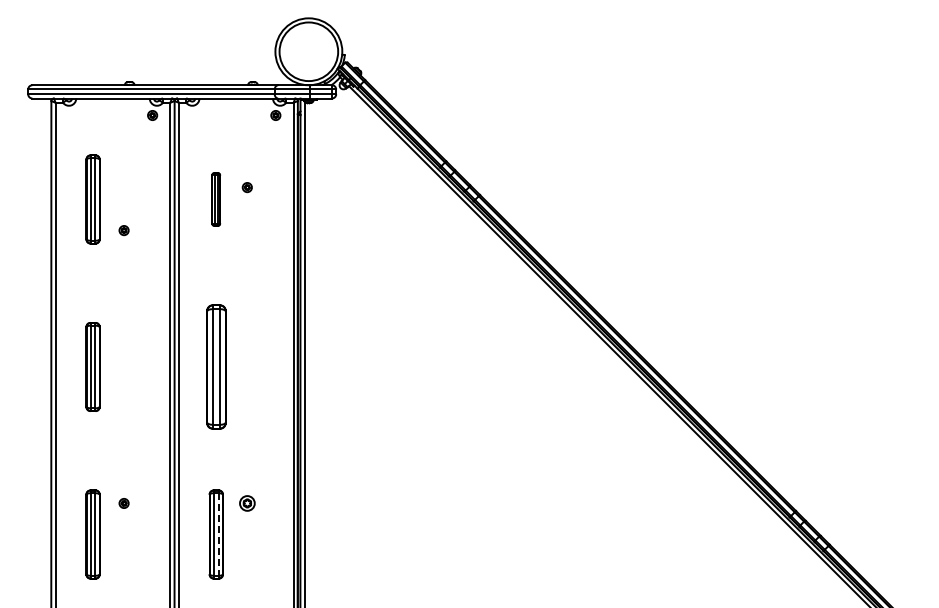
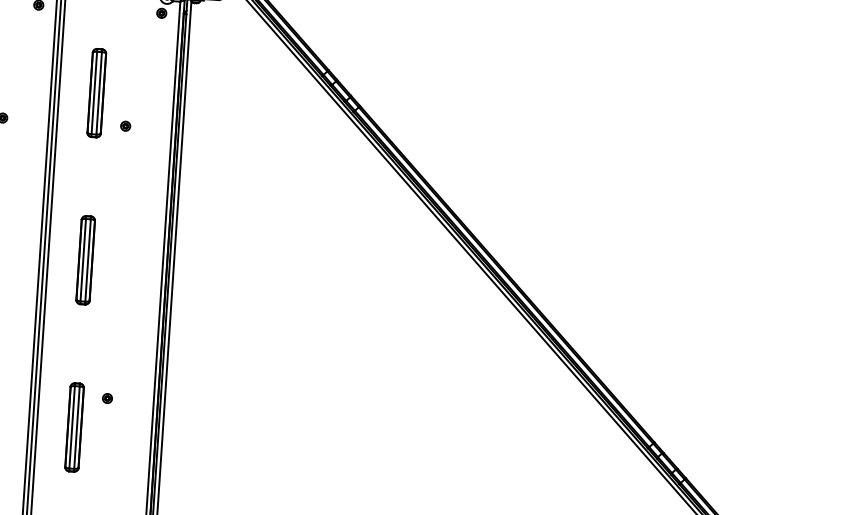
part: (246, 187) -> (124, 126), moved
part: (215, 199) -> (95, 93), size x1.67
part: (215, 366) -> (84, 259), size x0.71
part: (246, 503) -> (106, 398), size x0.62
line: (218, 535) -> (76, 428), dashed -> solid

